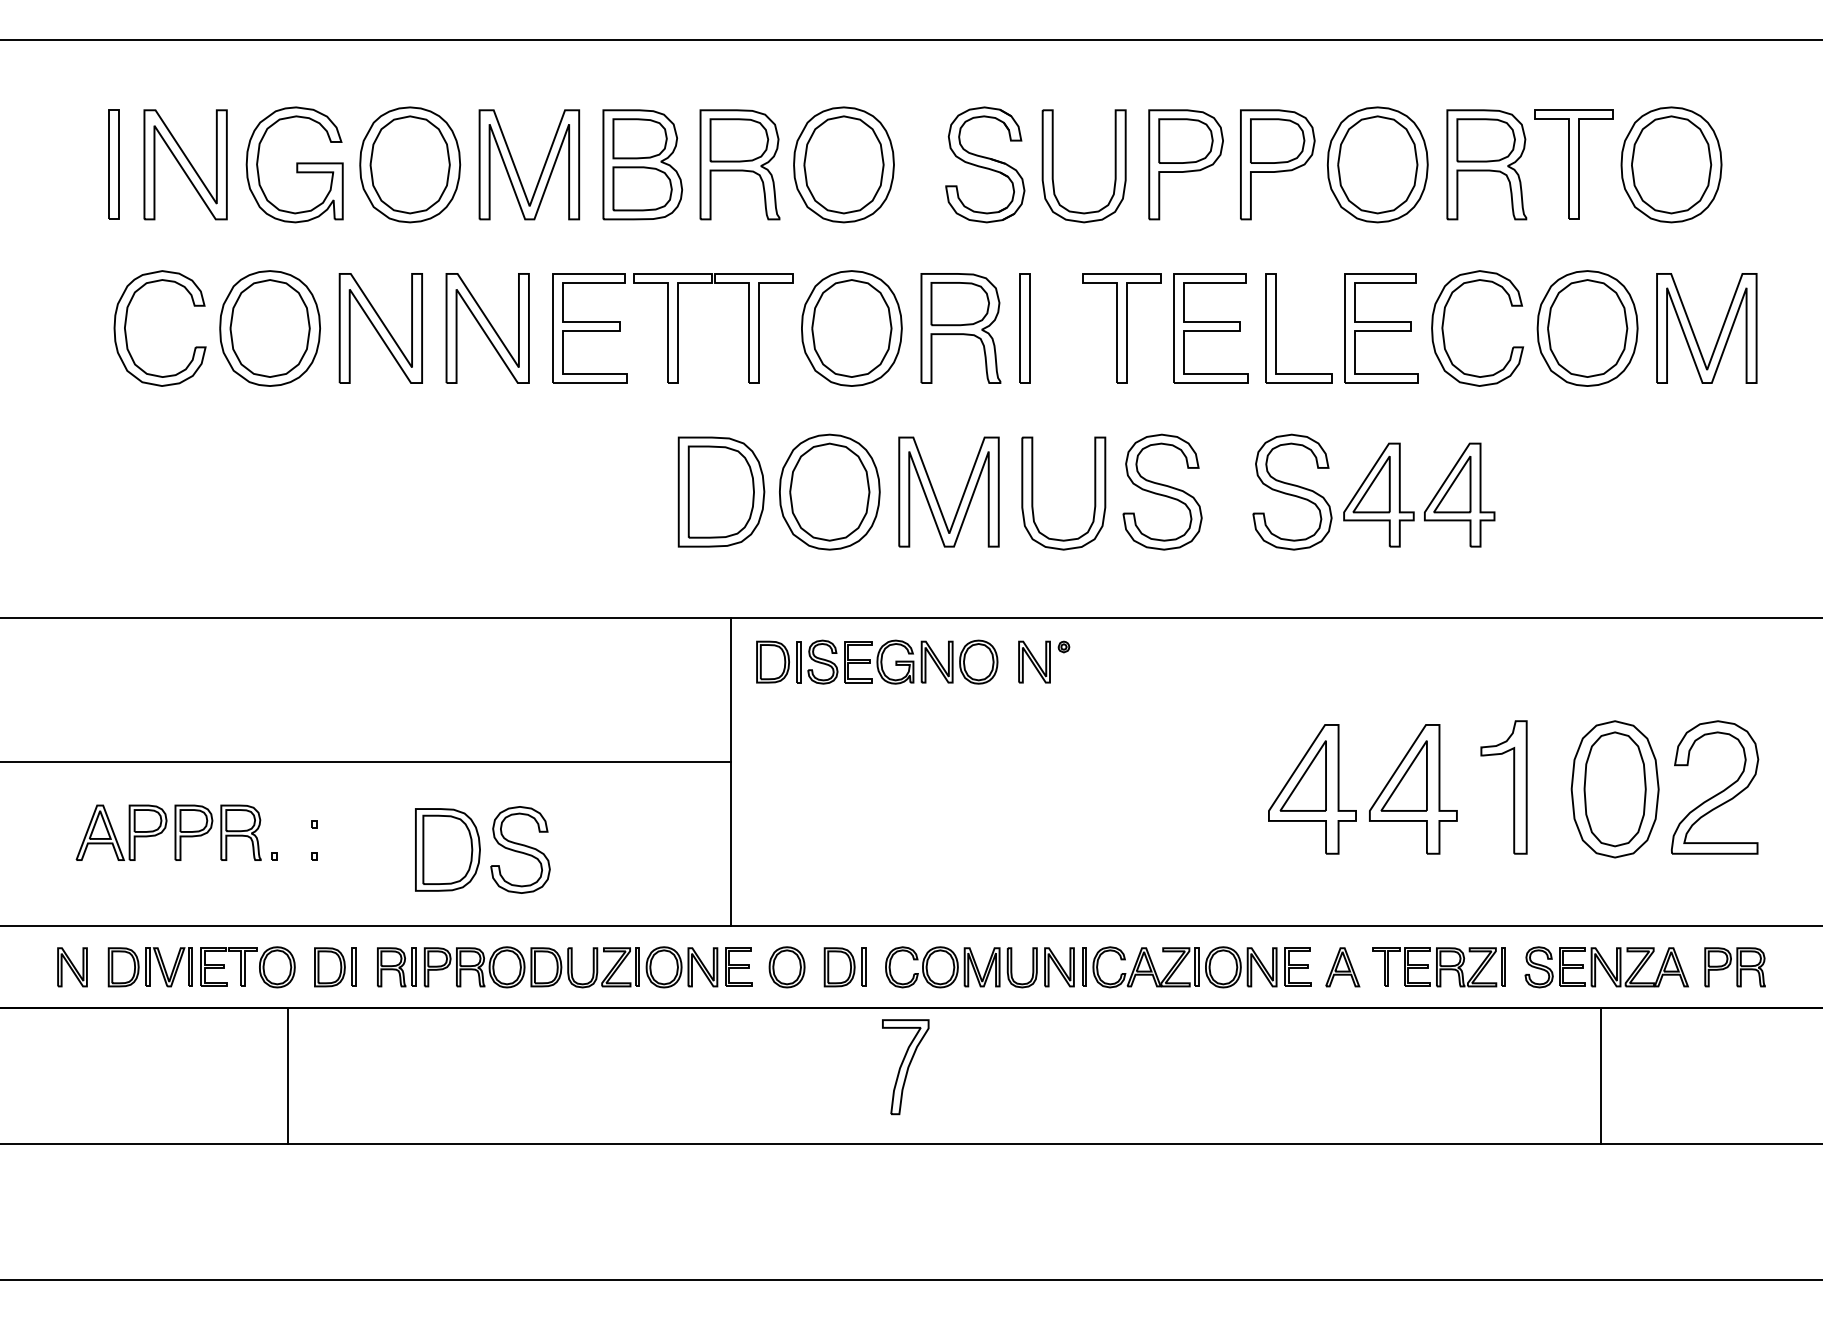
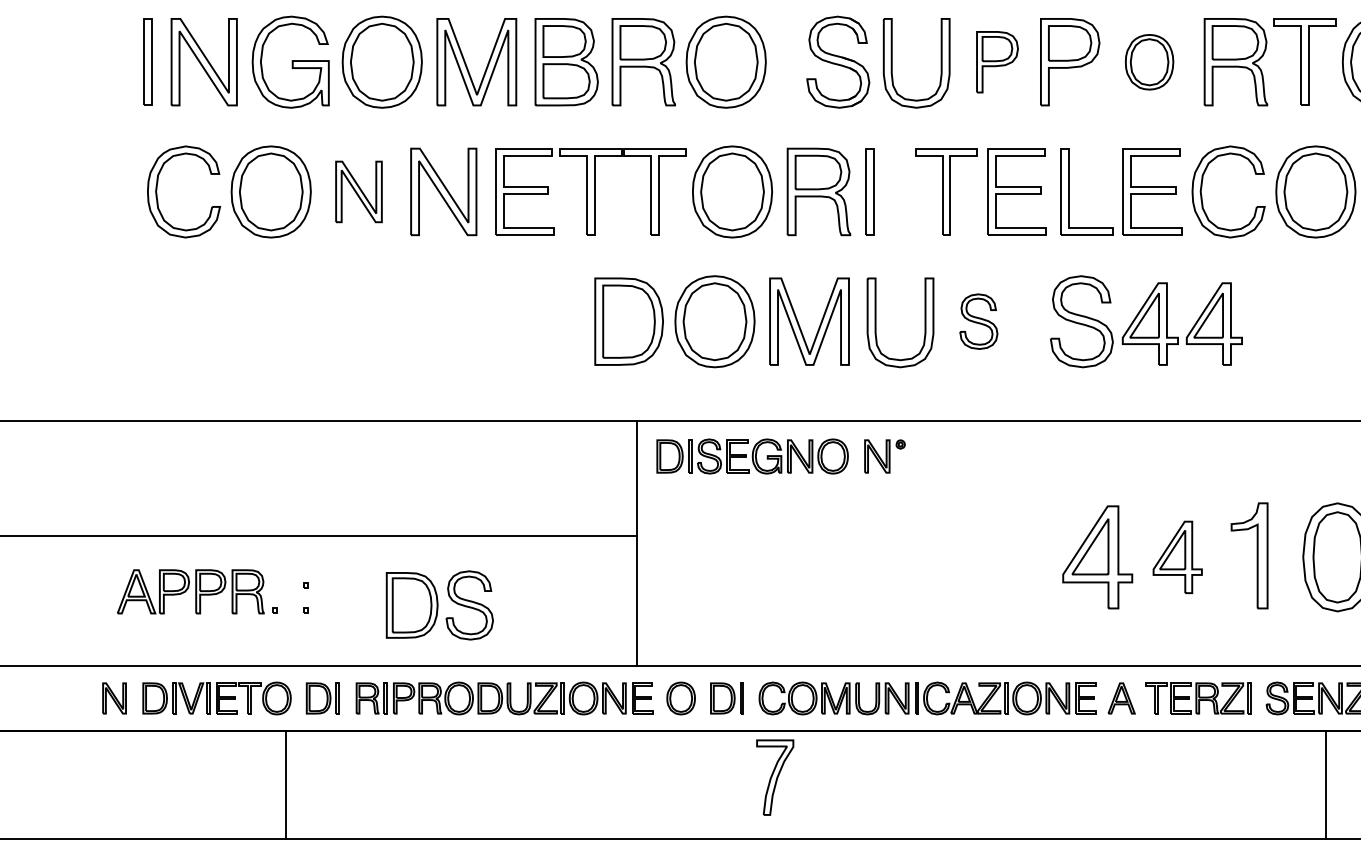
part: (1185, 164) -> (997, 61), size x0.7
part: (1377, 164) -> (1149, 61), size x0.6
part: (380, 328) -> (358, 191), size x0.7
part: (1162, 491) -> (978, 321), size x0.6
part: (1413, 789) -> (1177, 557), size x0.7

